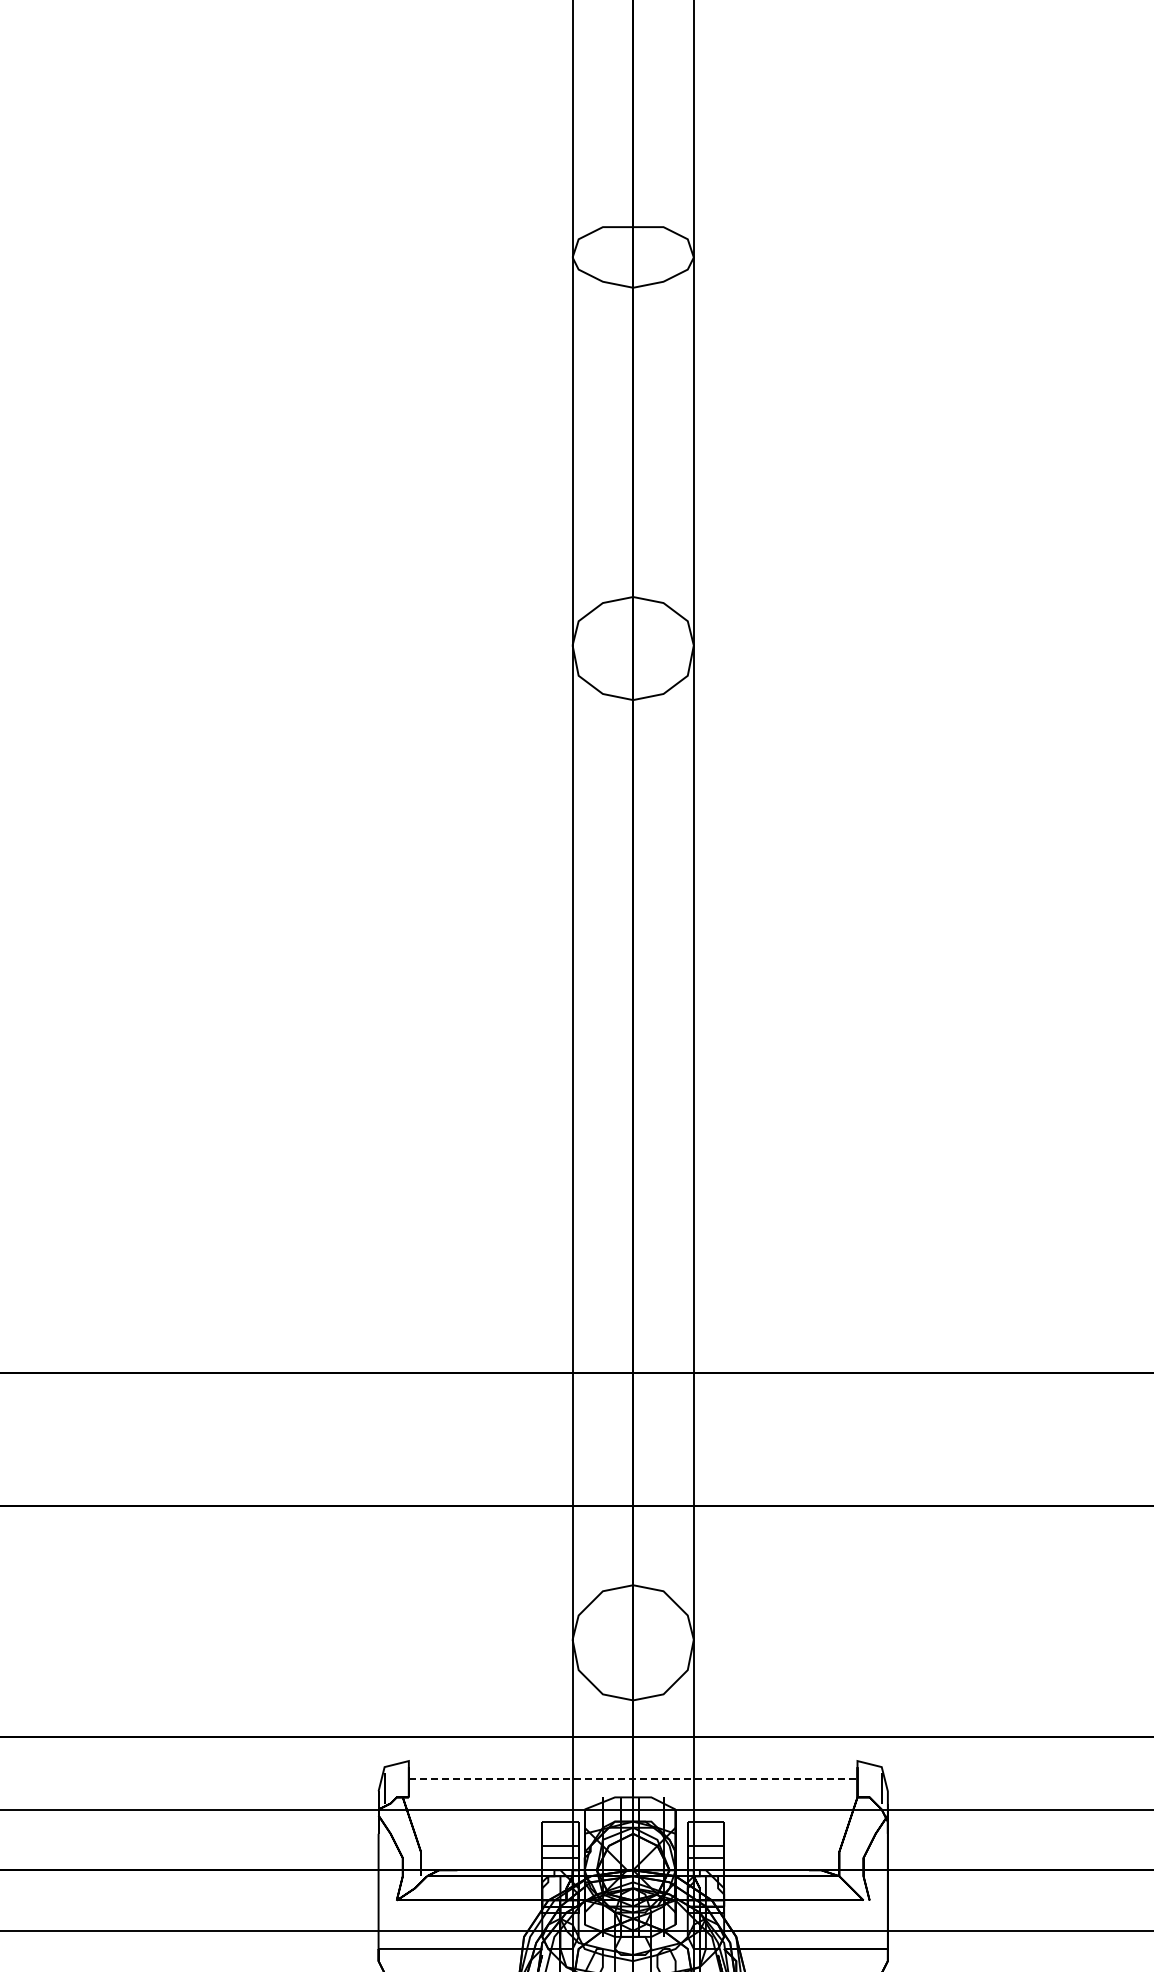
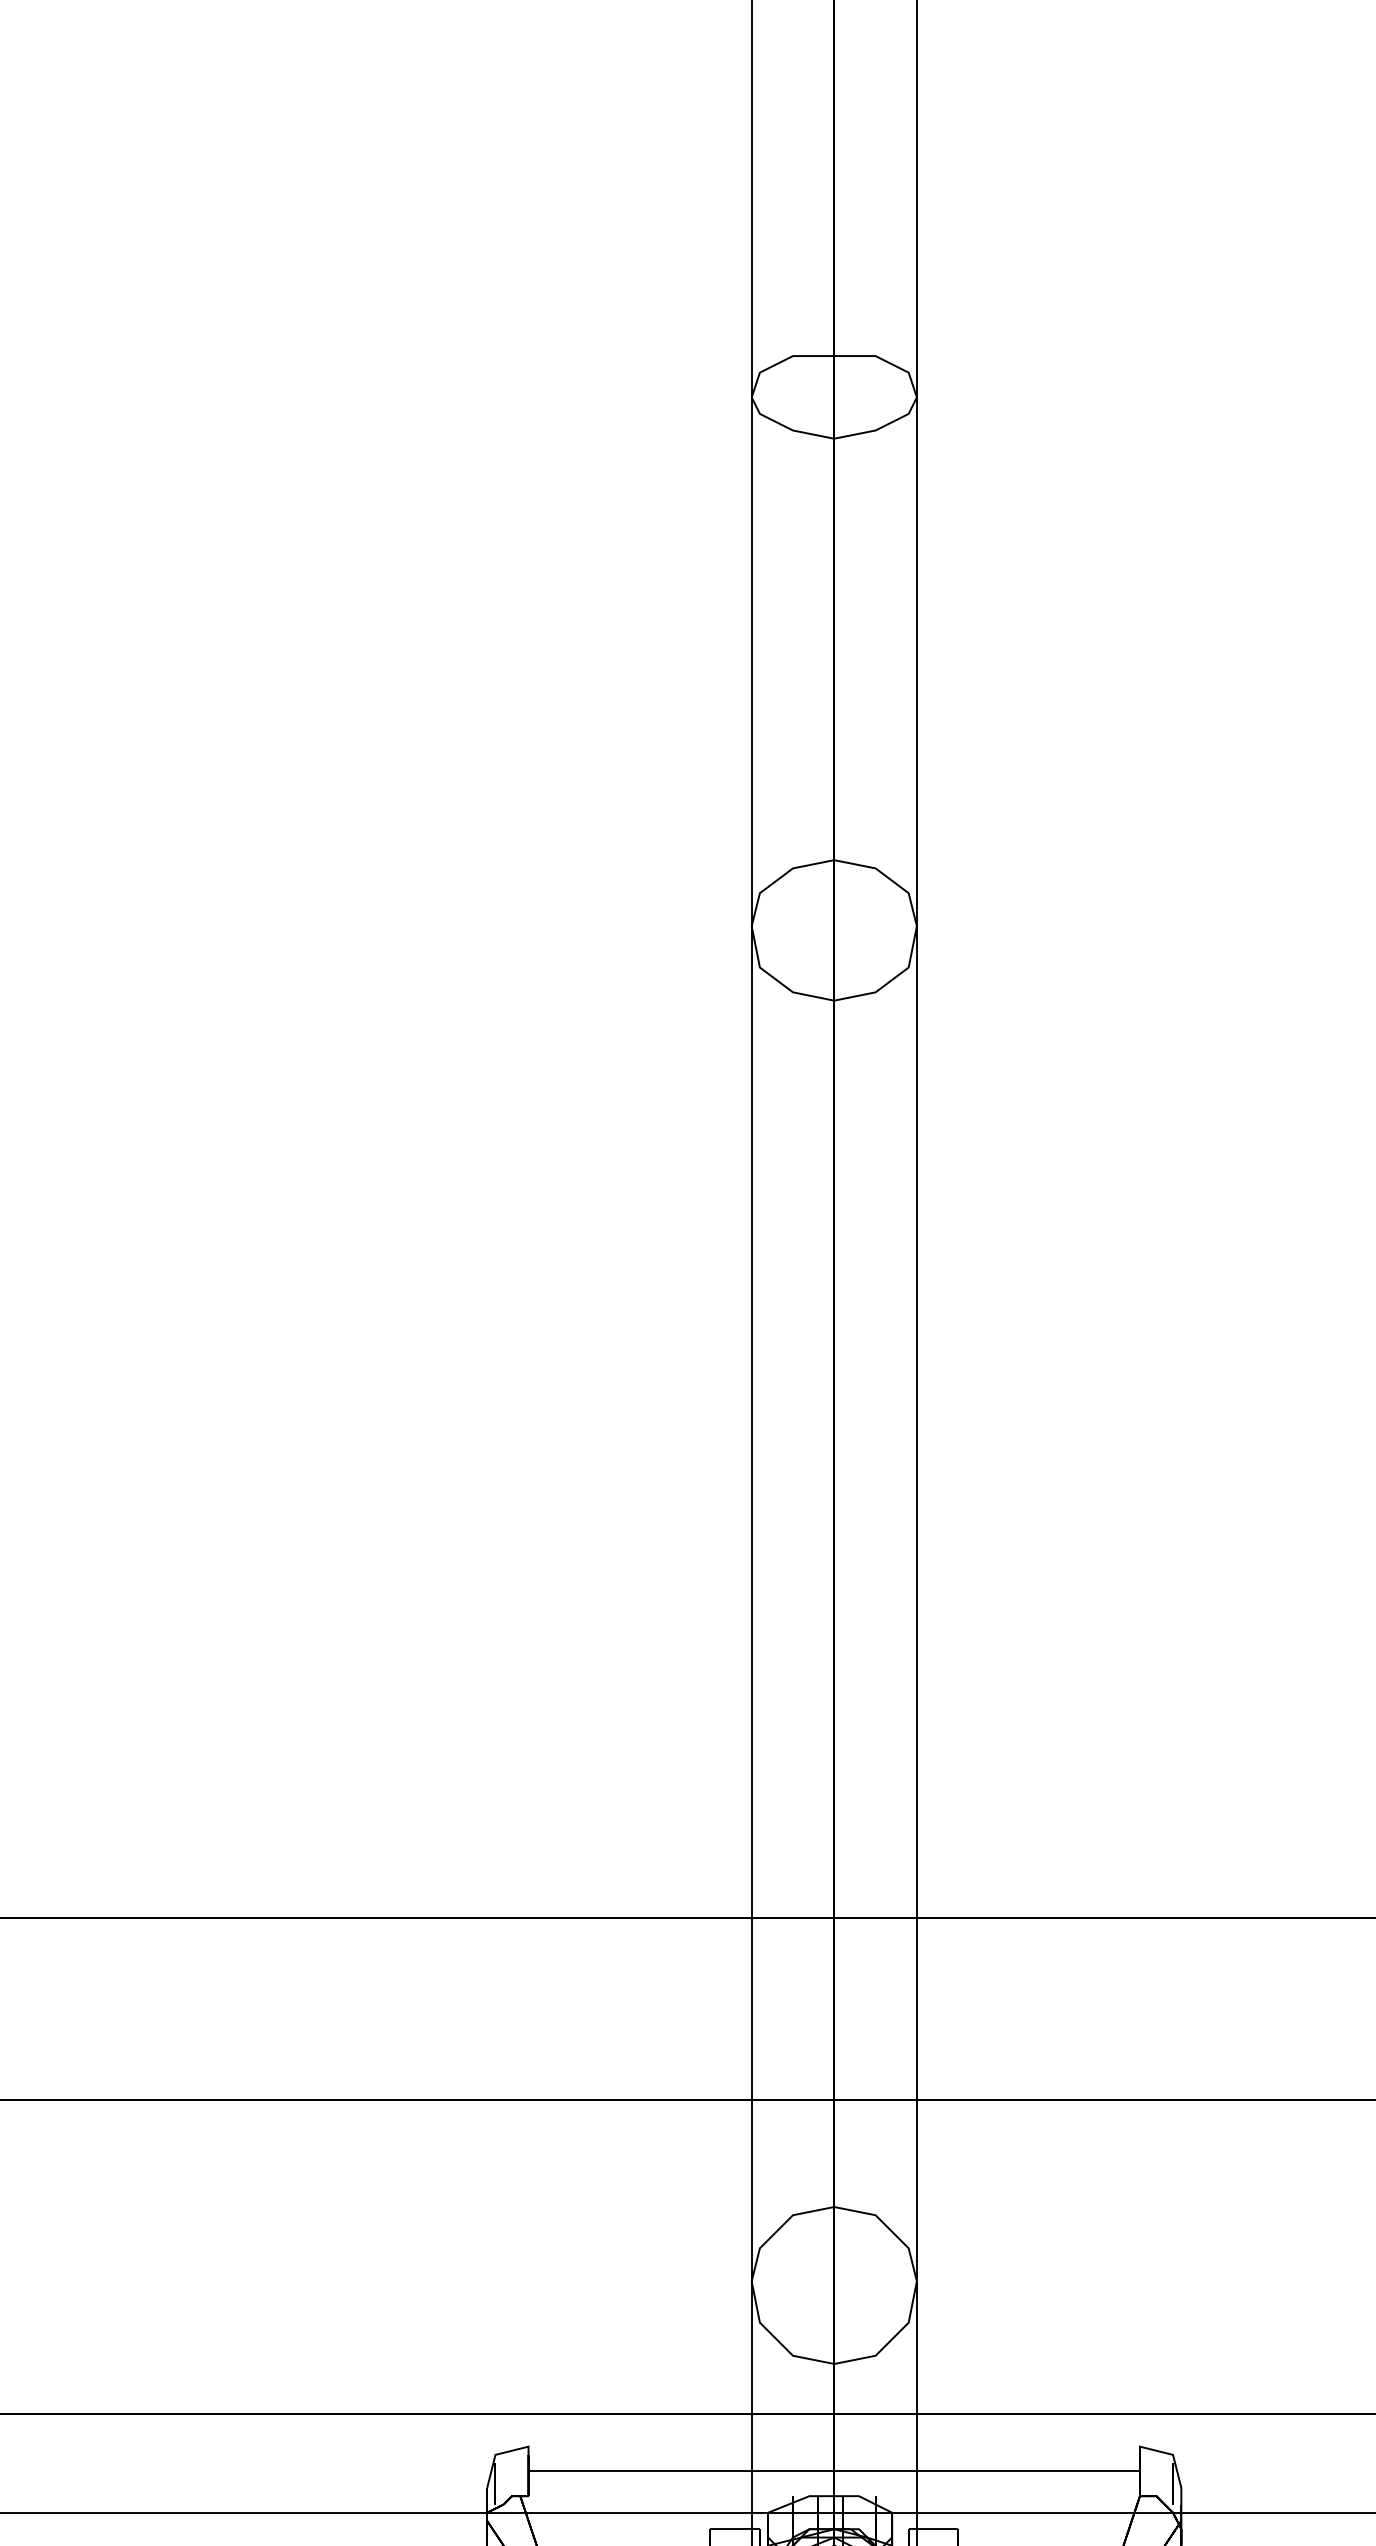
line: (633, 1779) -> (834, 2471), dashed -> solid

